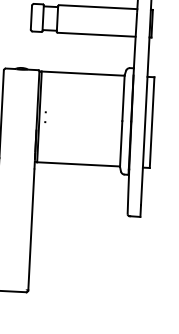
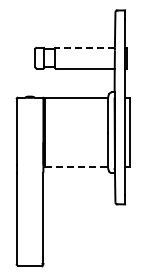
line: (98, 6) -> (85, 47), solid -> dashed
line: (79, 164) -> (77, 167), solid -> dashed

